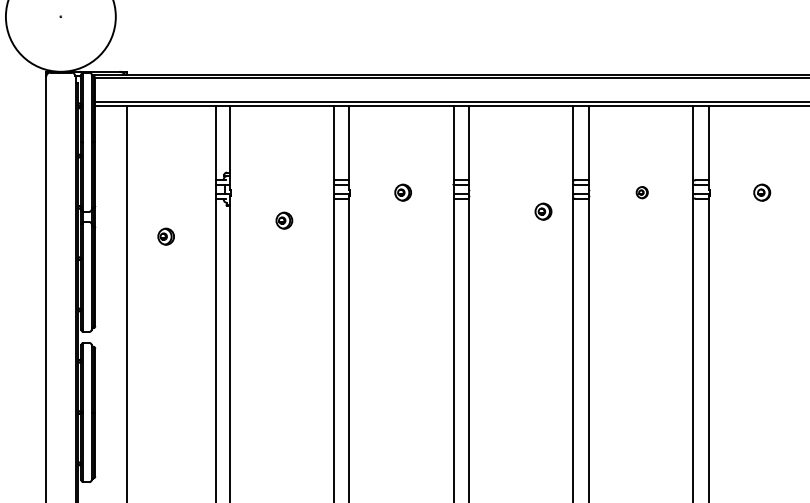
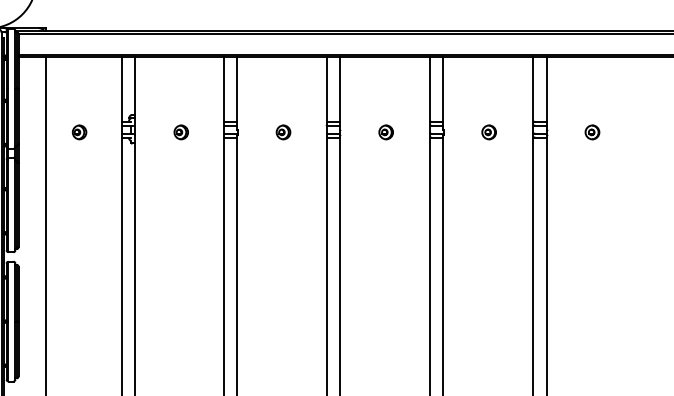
part: (642, 192) -> (489, 132), size x1.43
part: (543, 211) -> (386, 132), moved
part: (284, 220) -> (181, 132), moved
part: (165, 236) -> (78, 132), moved

